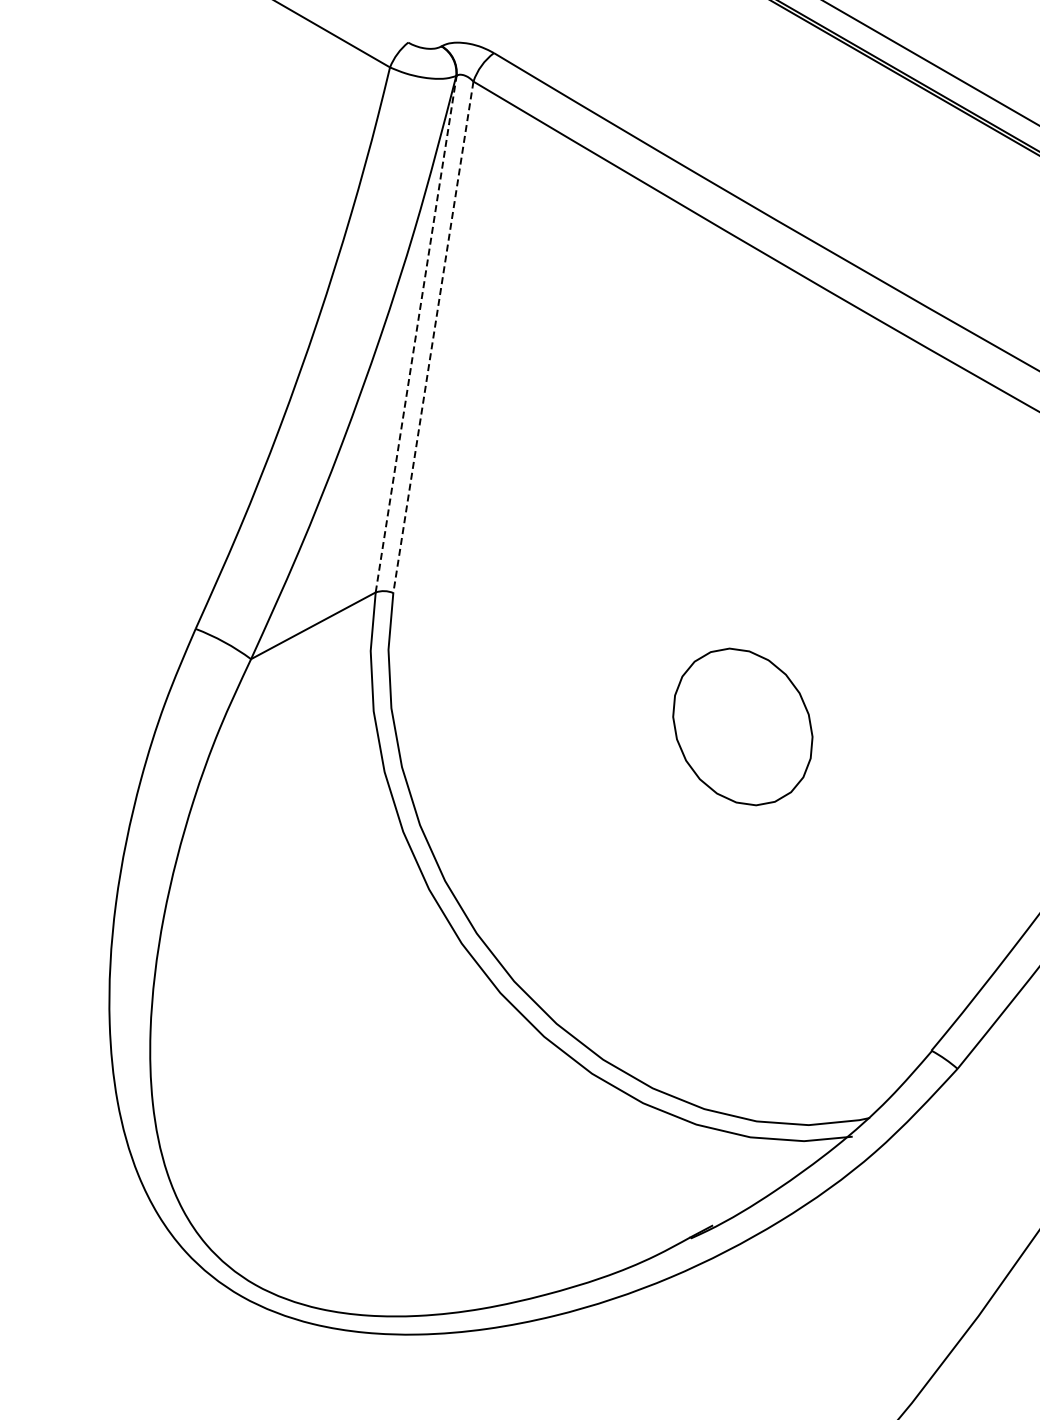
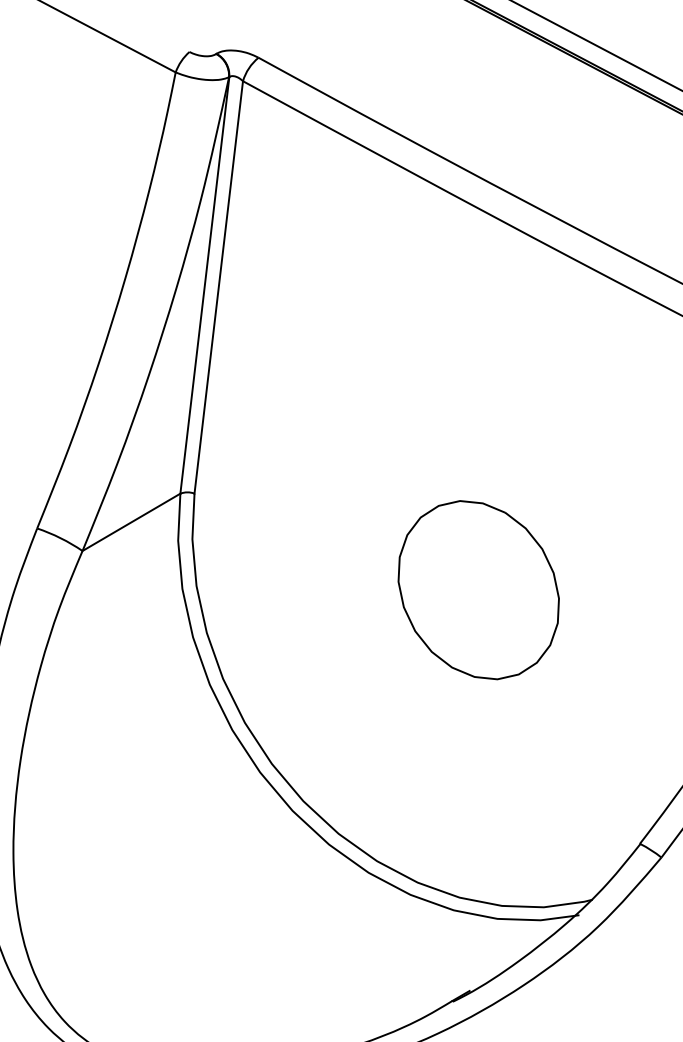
line: (416, 333) -> (205, 284), dashed -> solid
line: (433, 337) -> (218, 287), dashed -> solid
part: (742, 726) -> (478, 589), size x1.43

